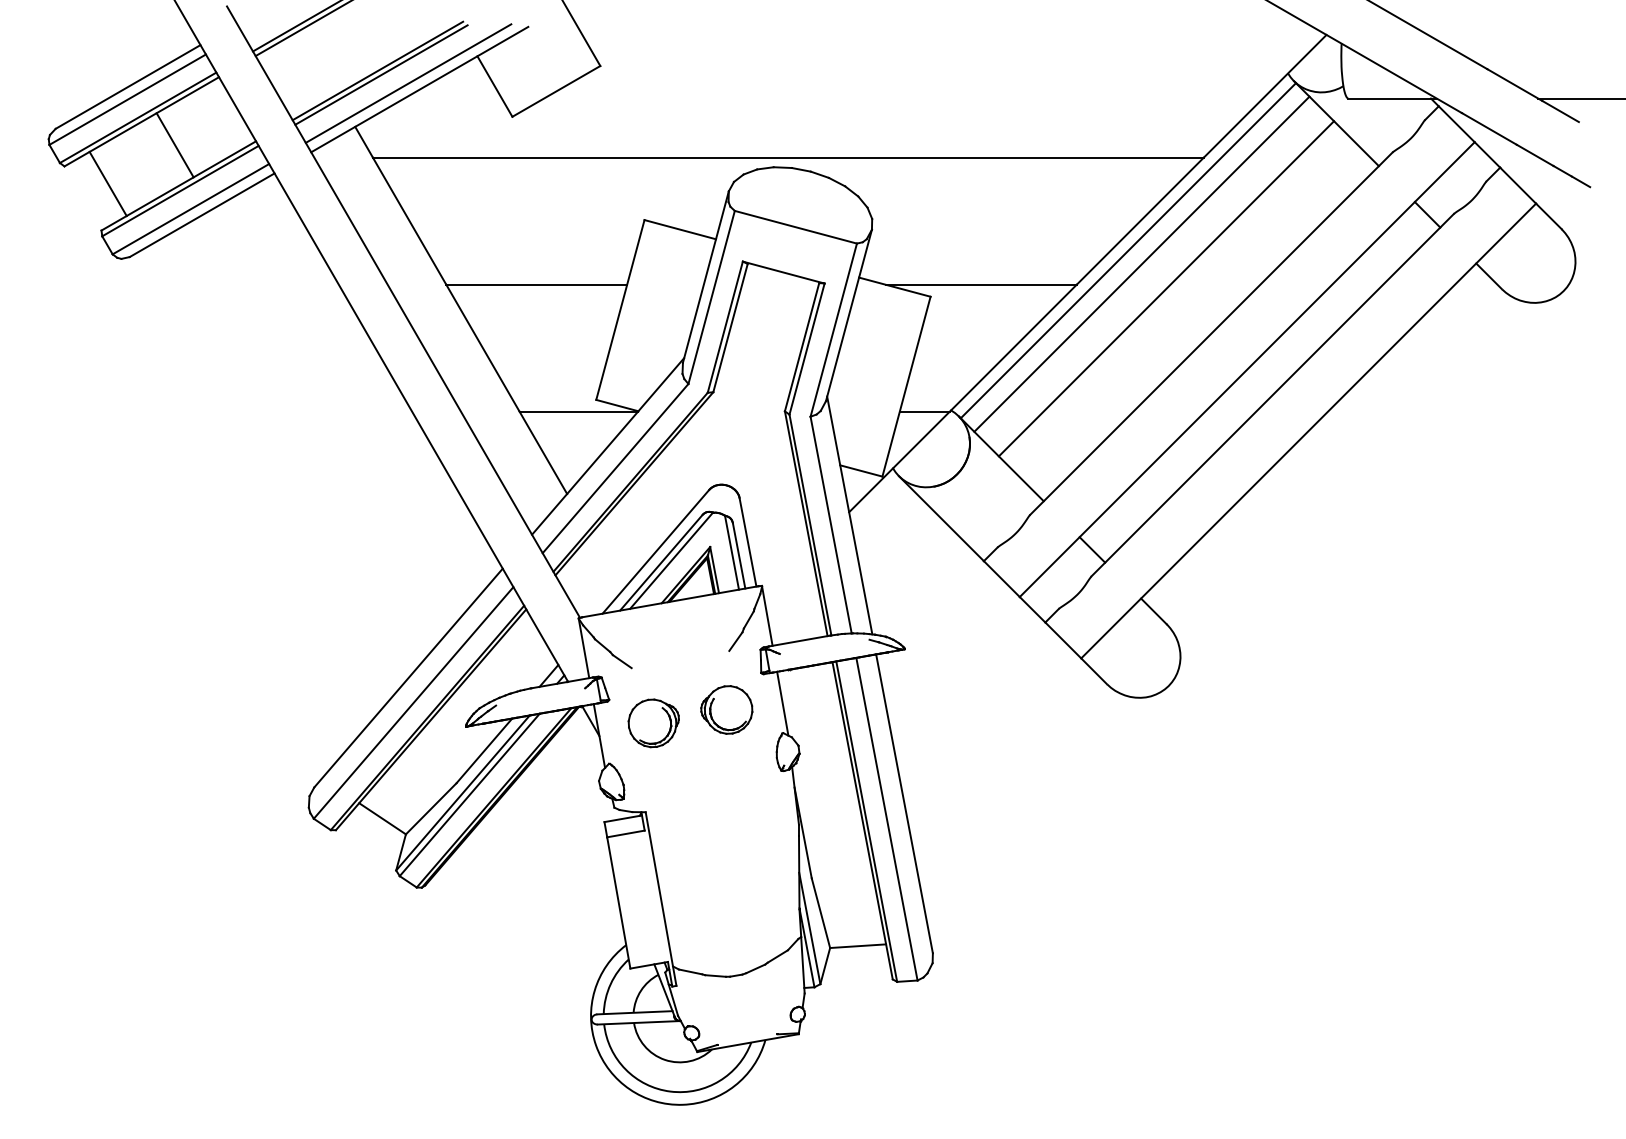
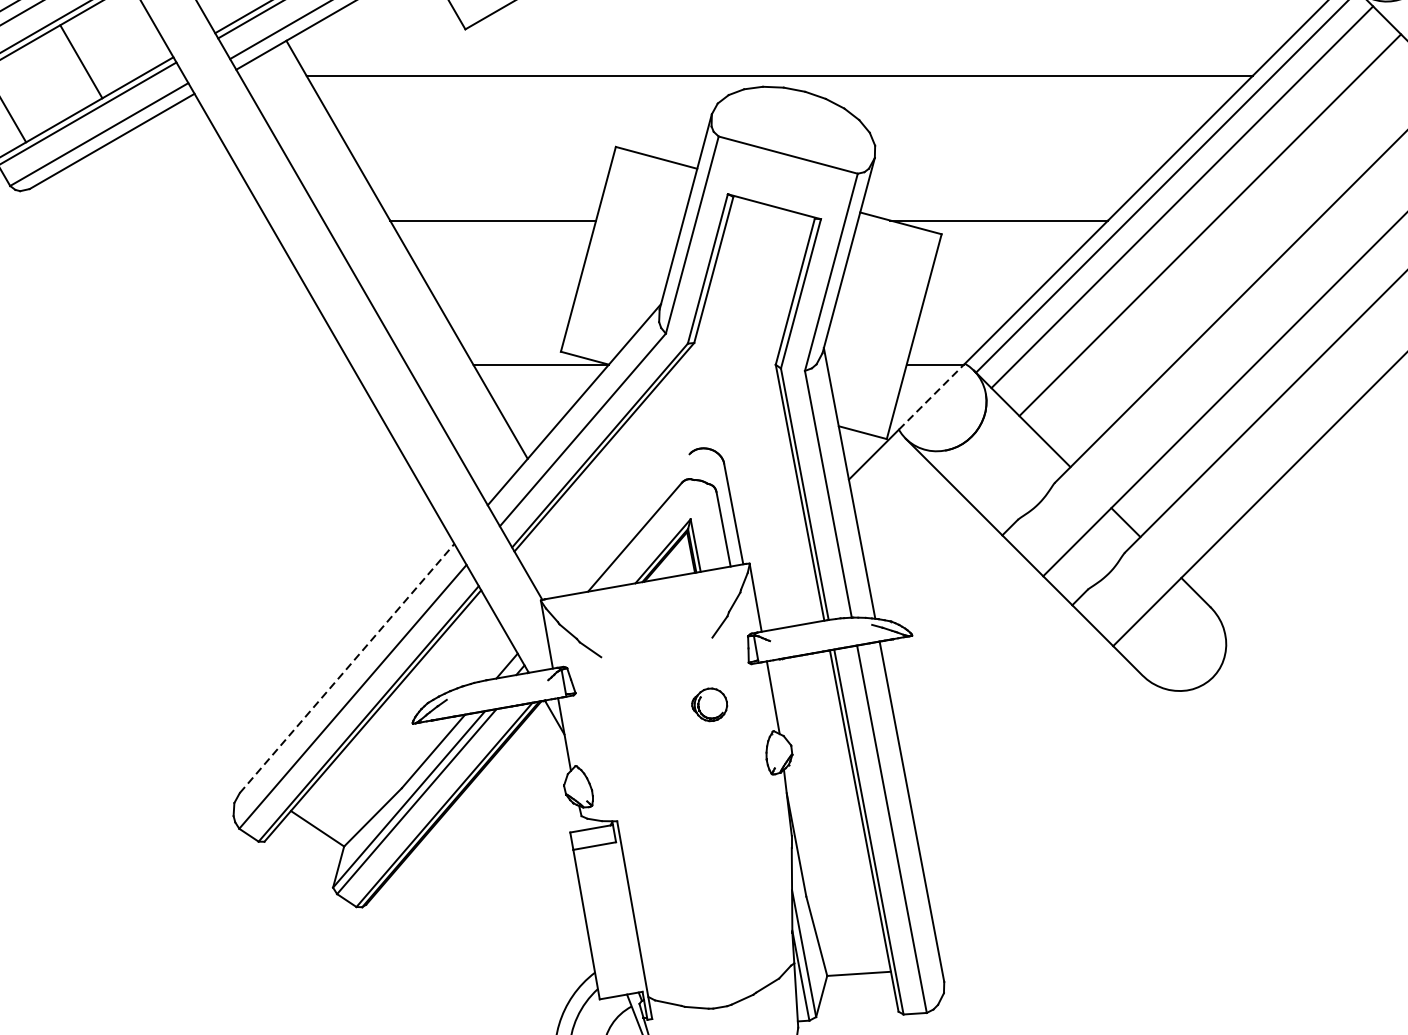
line: (922, 439) -> (932, 396), solid -> dashed
line: (655, 551) -> (628, 524), removed
line: (731, 552) -> (714, 525), removed
line: (671, 560) -> (646, 534), removed
line: (408, 677) -> (347, 667), solid -> dashed
part: (726, 709) -> (709, 704), size x0.6
part: (653, 723) -> (626, 720), removed

